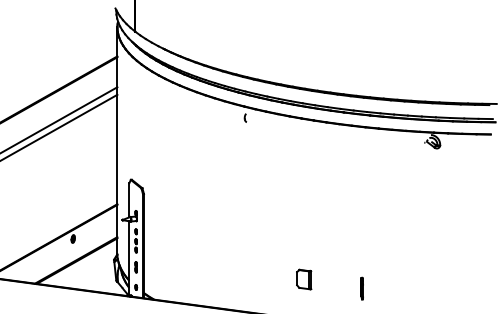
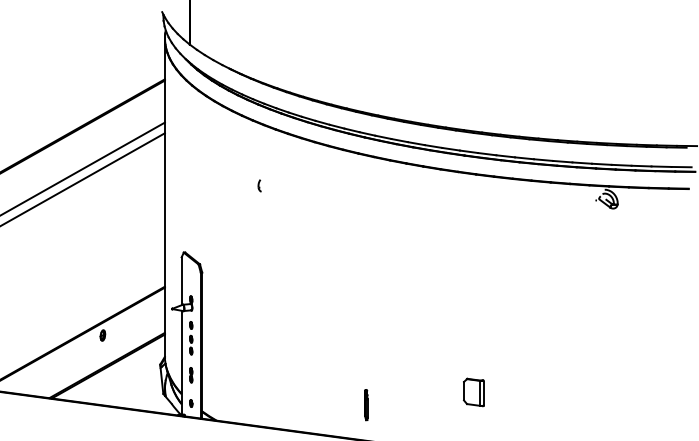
part: (245, 117) -> (259, 185), moved
part: (303, 279) -> (473, 392), moved
line: (362, 288) -> (366, 405), moved

